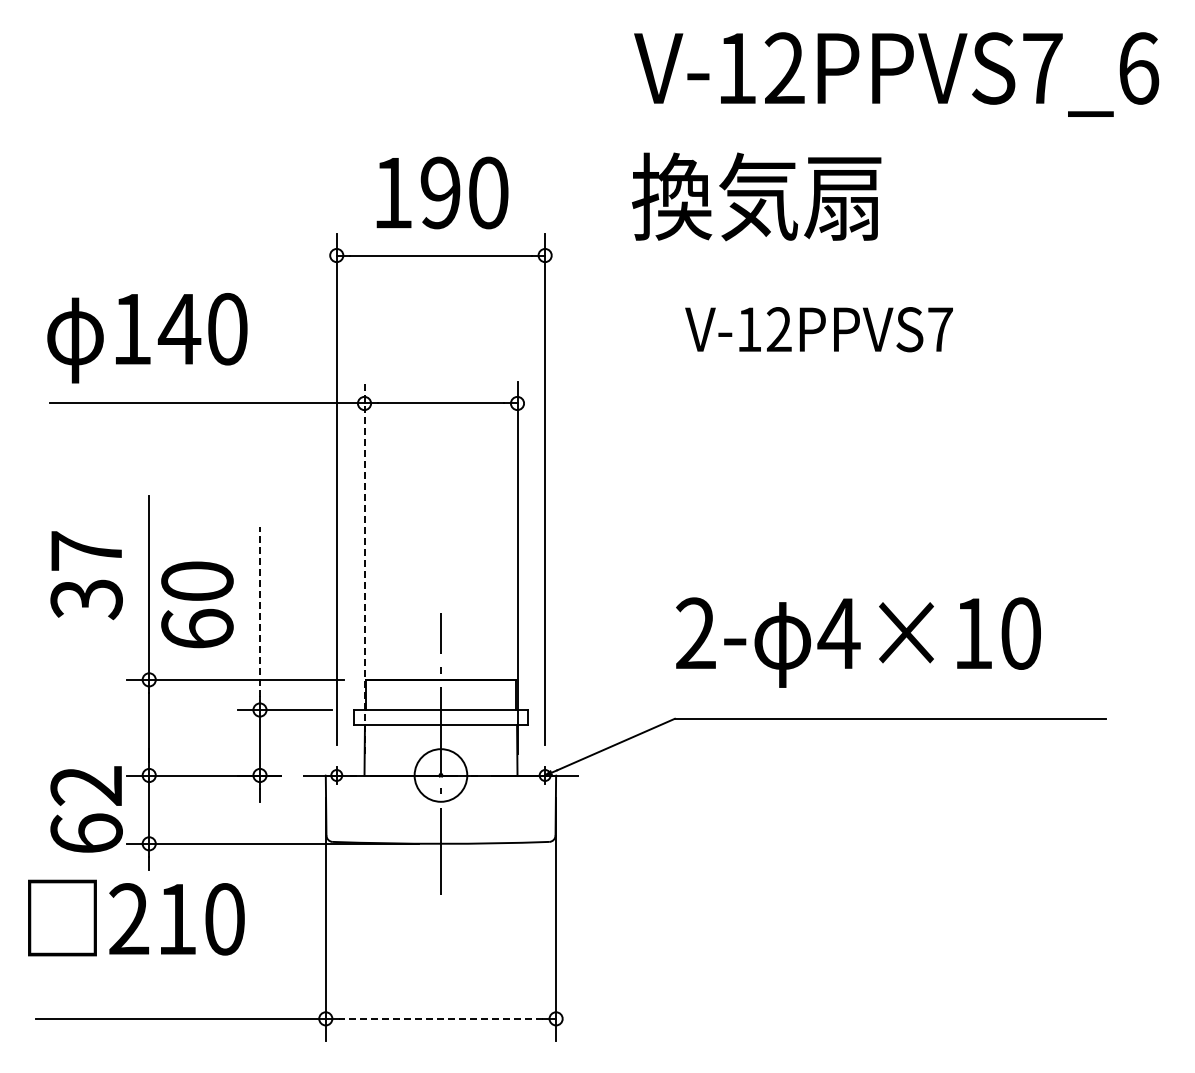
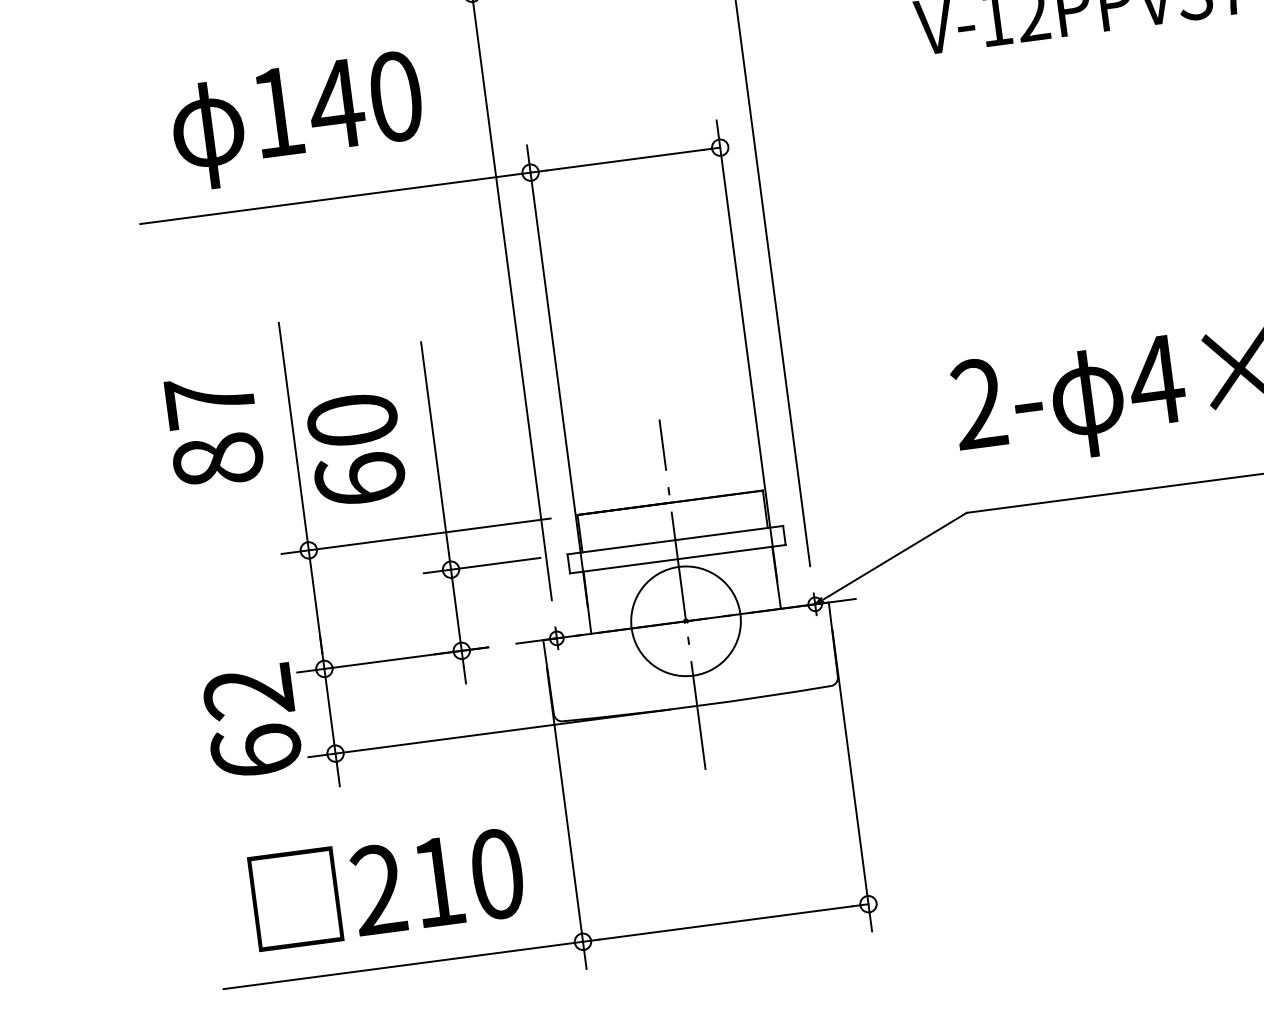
text: (147, 338) -> (298, 121), moved
line: (364, 567) -> (557, 375), dashed -> solid
text: (86, 599) -> (217, 461), 37 -> 87
line: (260, 611) -> (435, 447), dashed -> solid
circle: (440, 775) -> (685, 621), size x1.67
text: (136, 917) -> (387, 886), moved
line: (440, 1018) -> (725, 922), dashed -> solid

